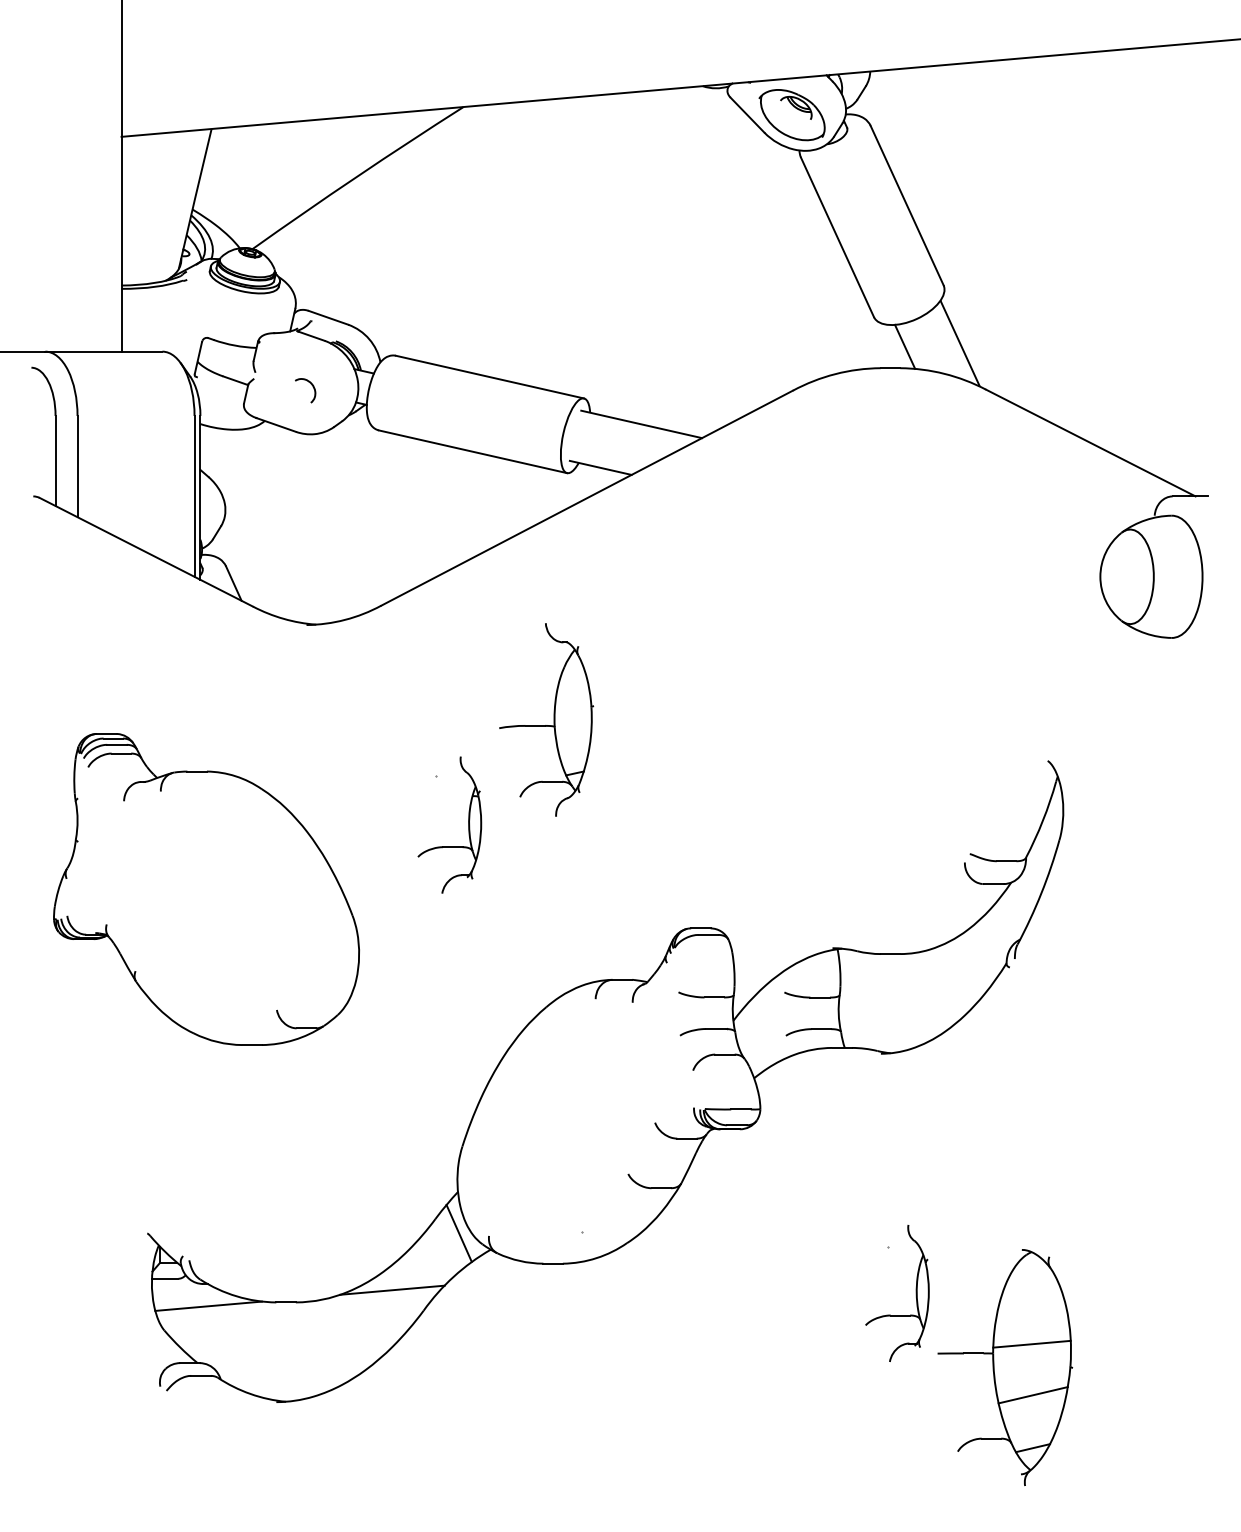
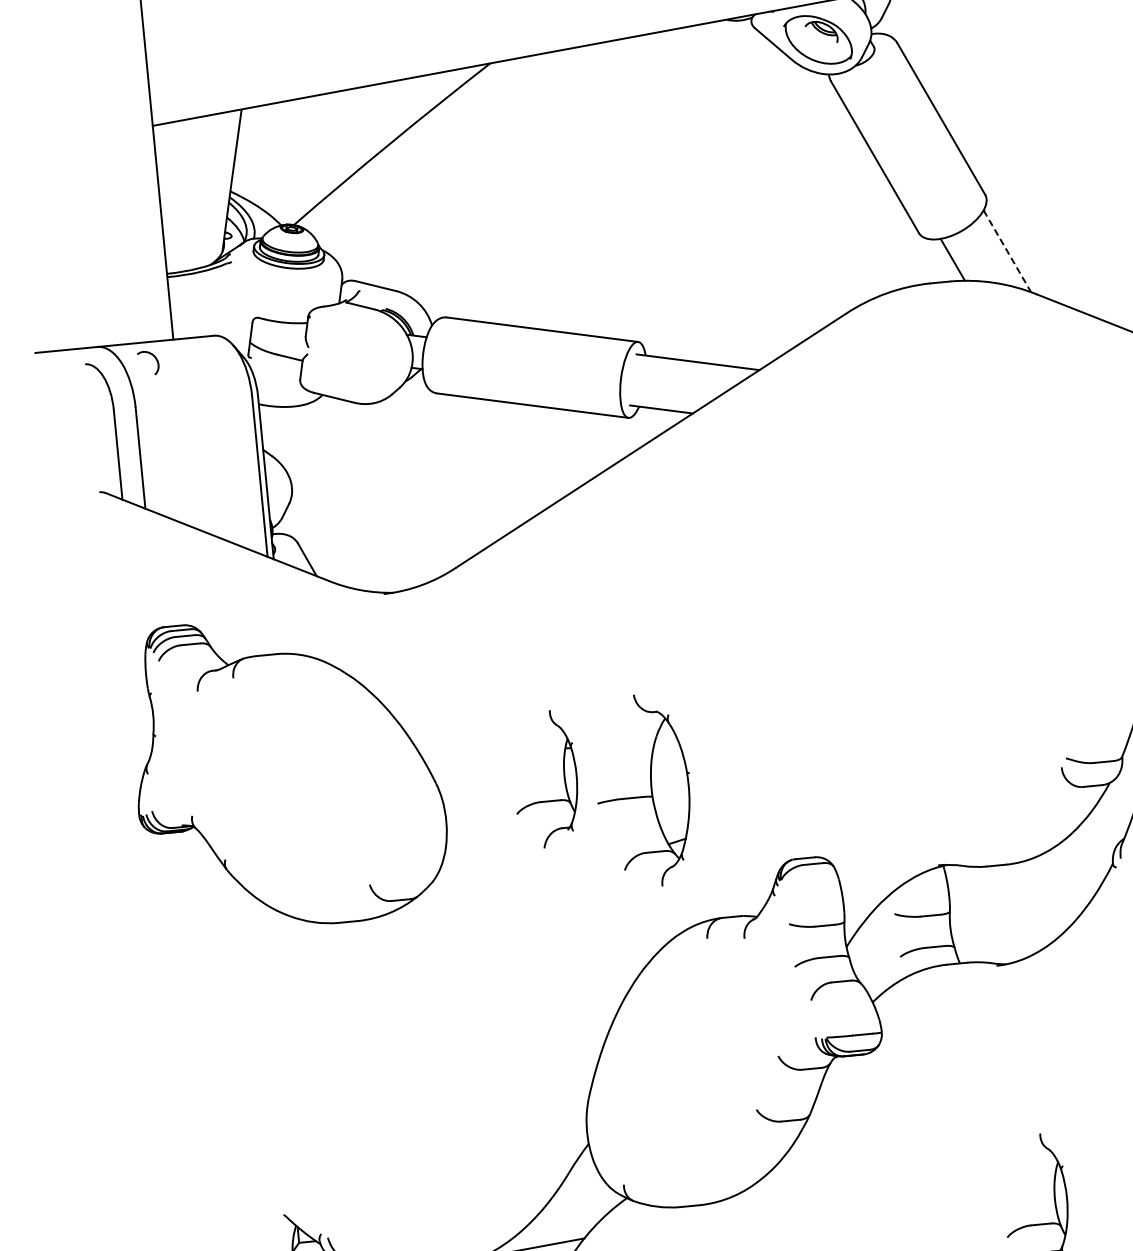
line: (960, 343) -> (1007, 251), solid -> dashed
curve: (310, 384) -> (152, 356), moved
part: (546, 719) -> (643, 790), moved
part: (206, 889) -> (288, 771), moved
line: (458, 1232) -> (593, 1184), removed

